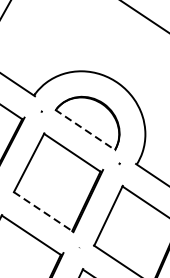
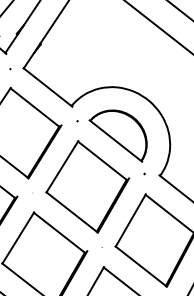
line: (86, 130) -> (116, 141), dashed -> solid
line: (44, 212) -> (72, 212), dashed -> solid

